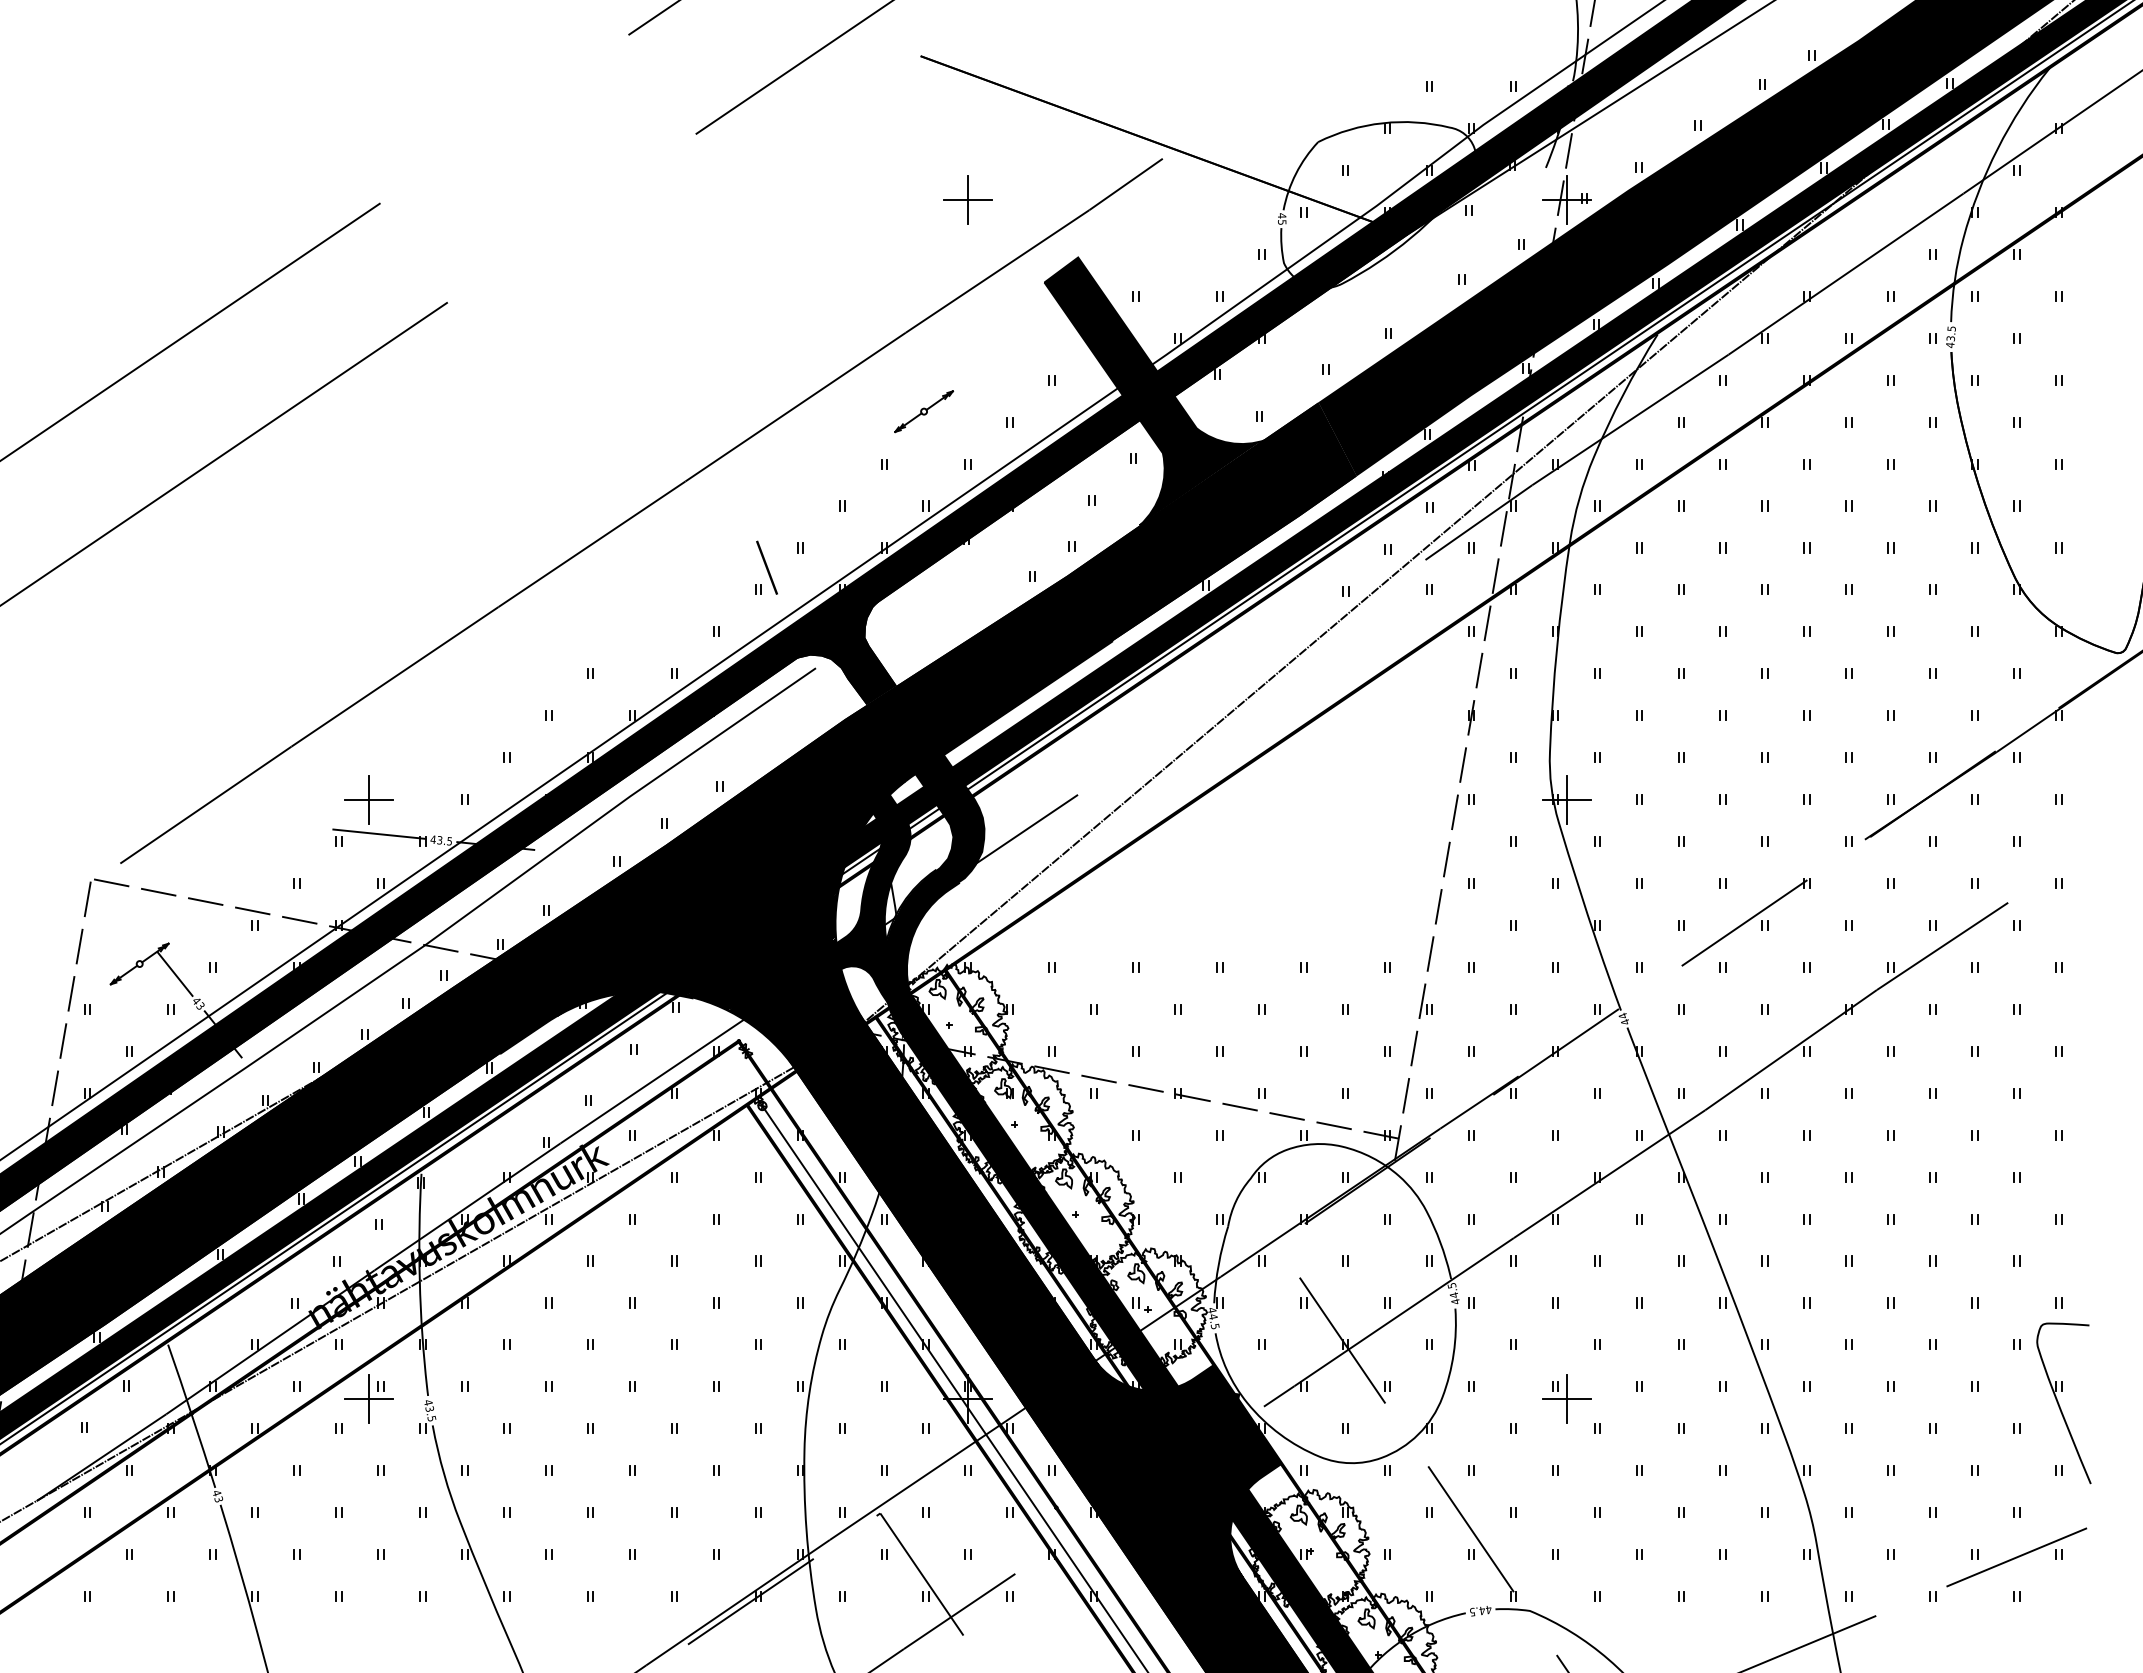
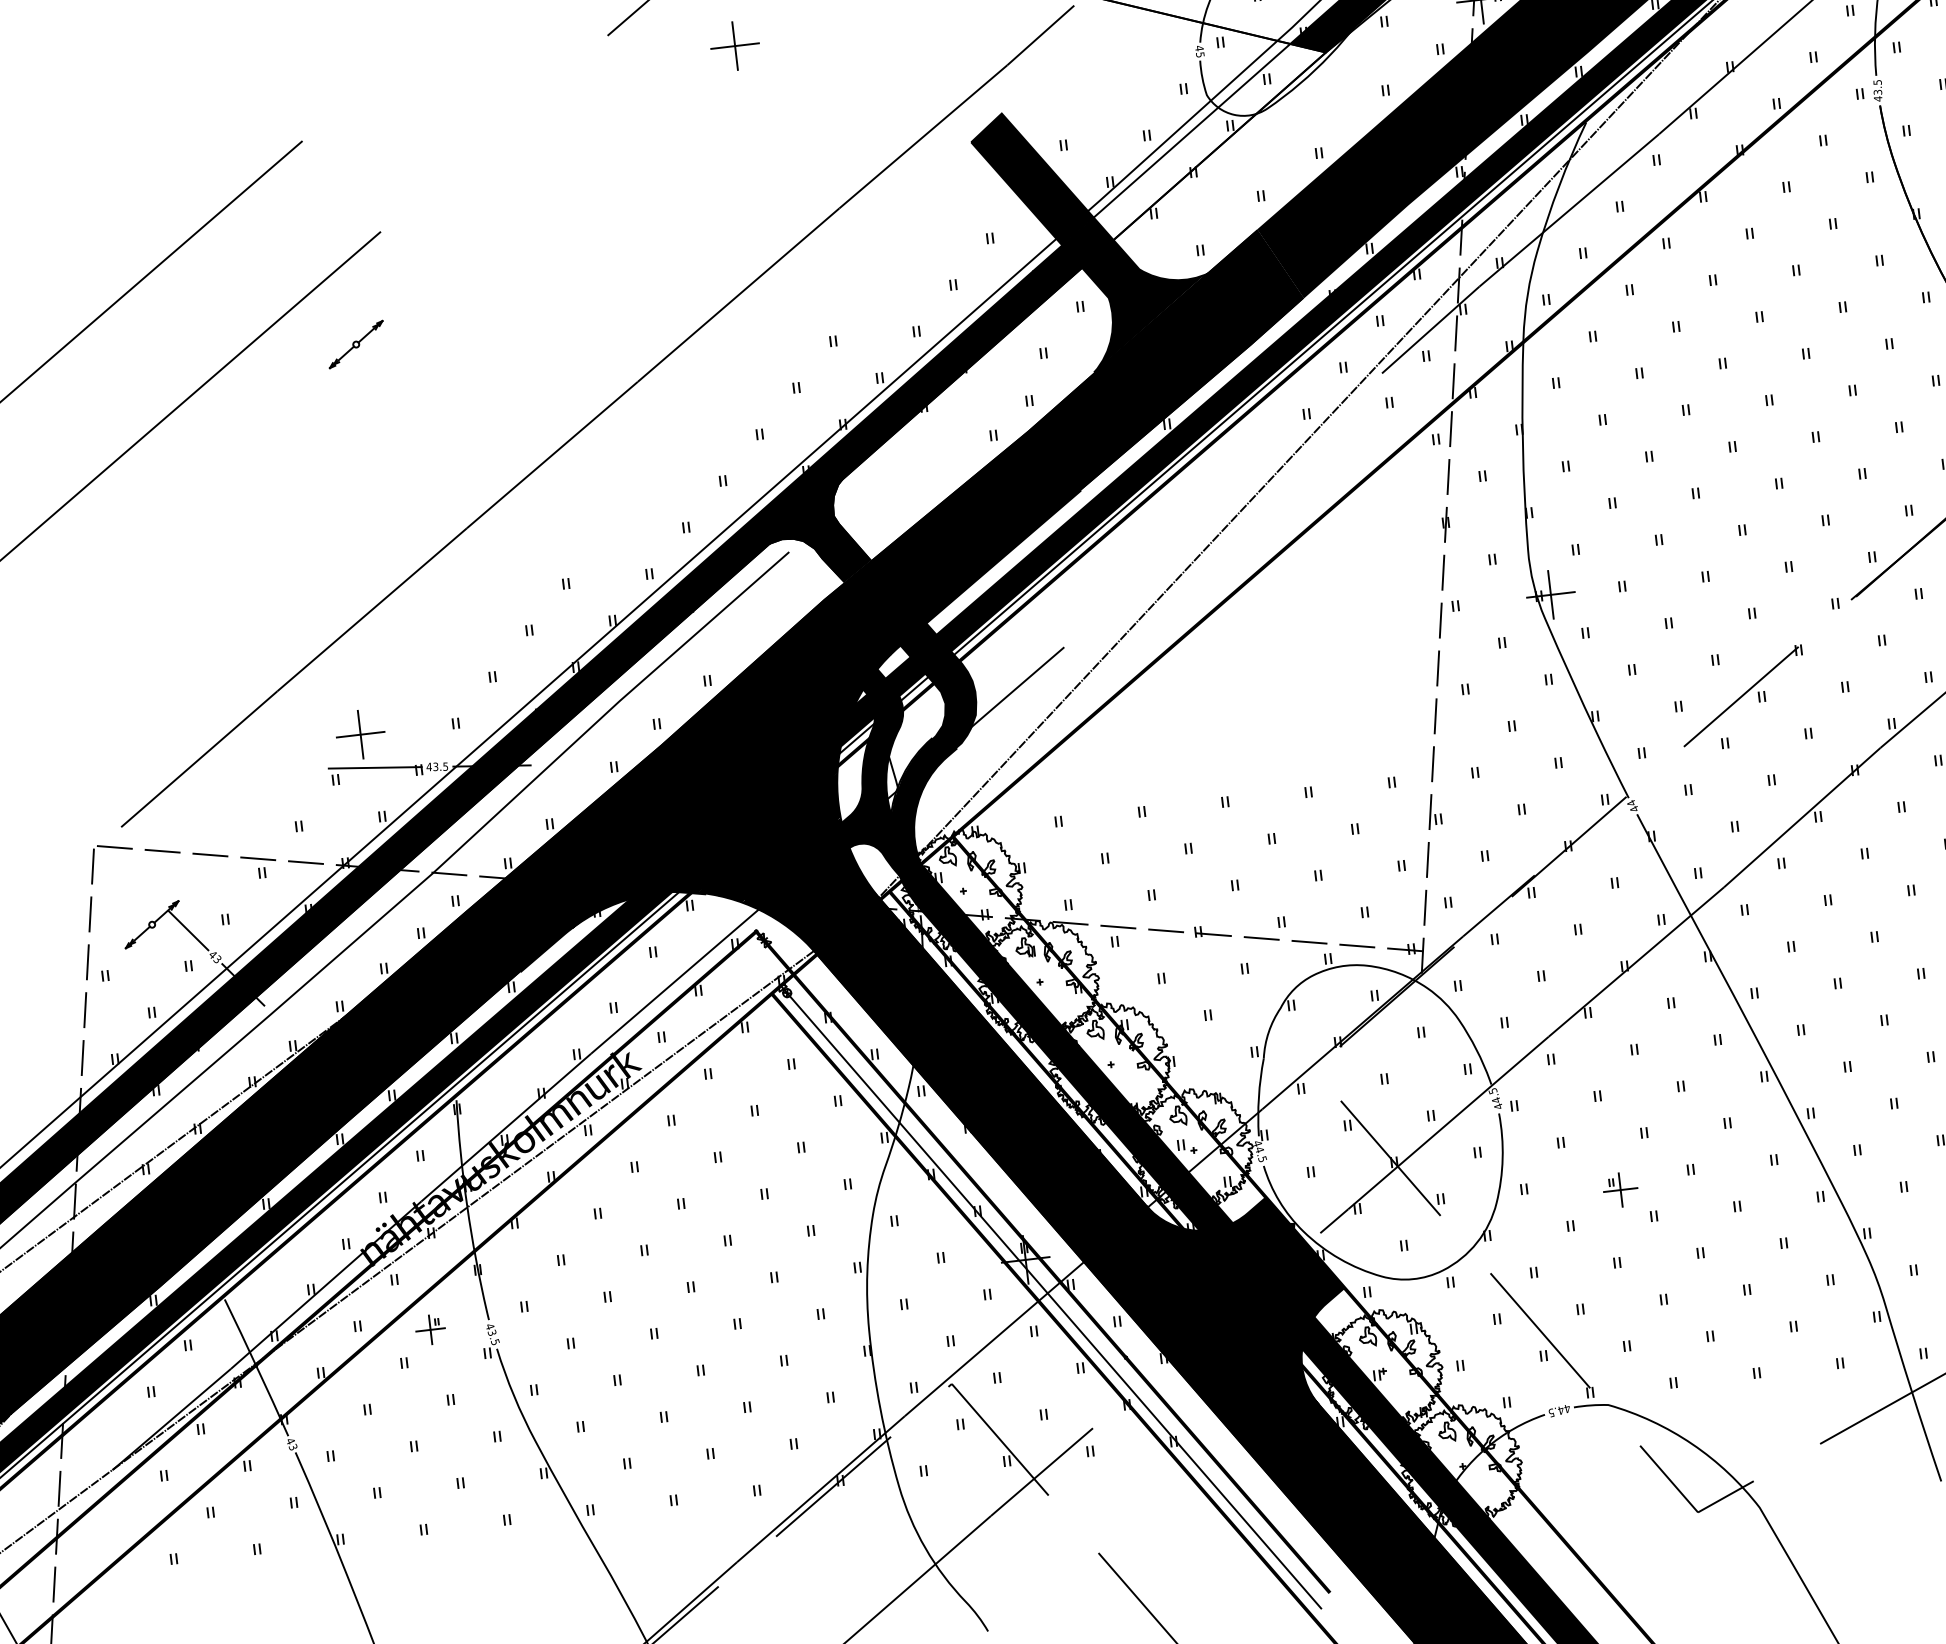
part: (967, 199) -> (734, 45), moved
fill: (1282, 303) -> (1210, 135), removed
part: (924, 411) -> (356, 344), moved
line: (766, 567) -> (728, 457), removed
part: (368, 1398) -> (430, 1329), size x0.6
part: (1566, 1398) -> (1619, 1189), size x0.7

